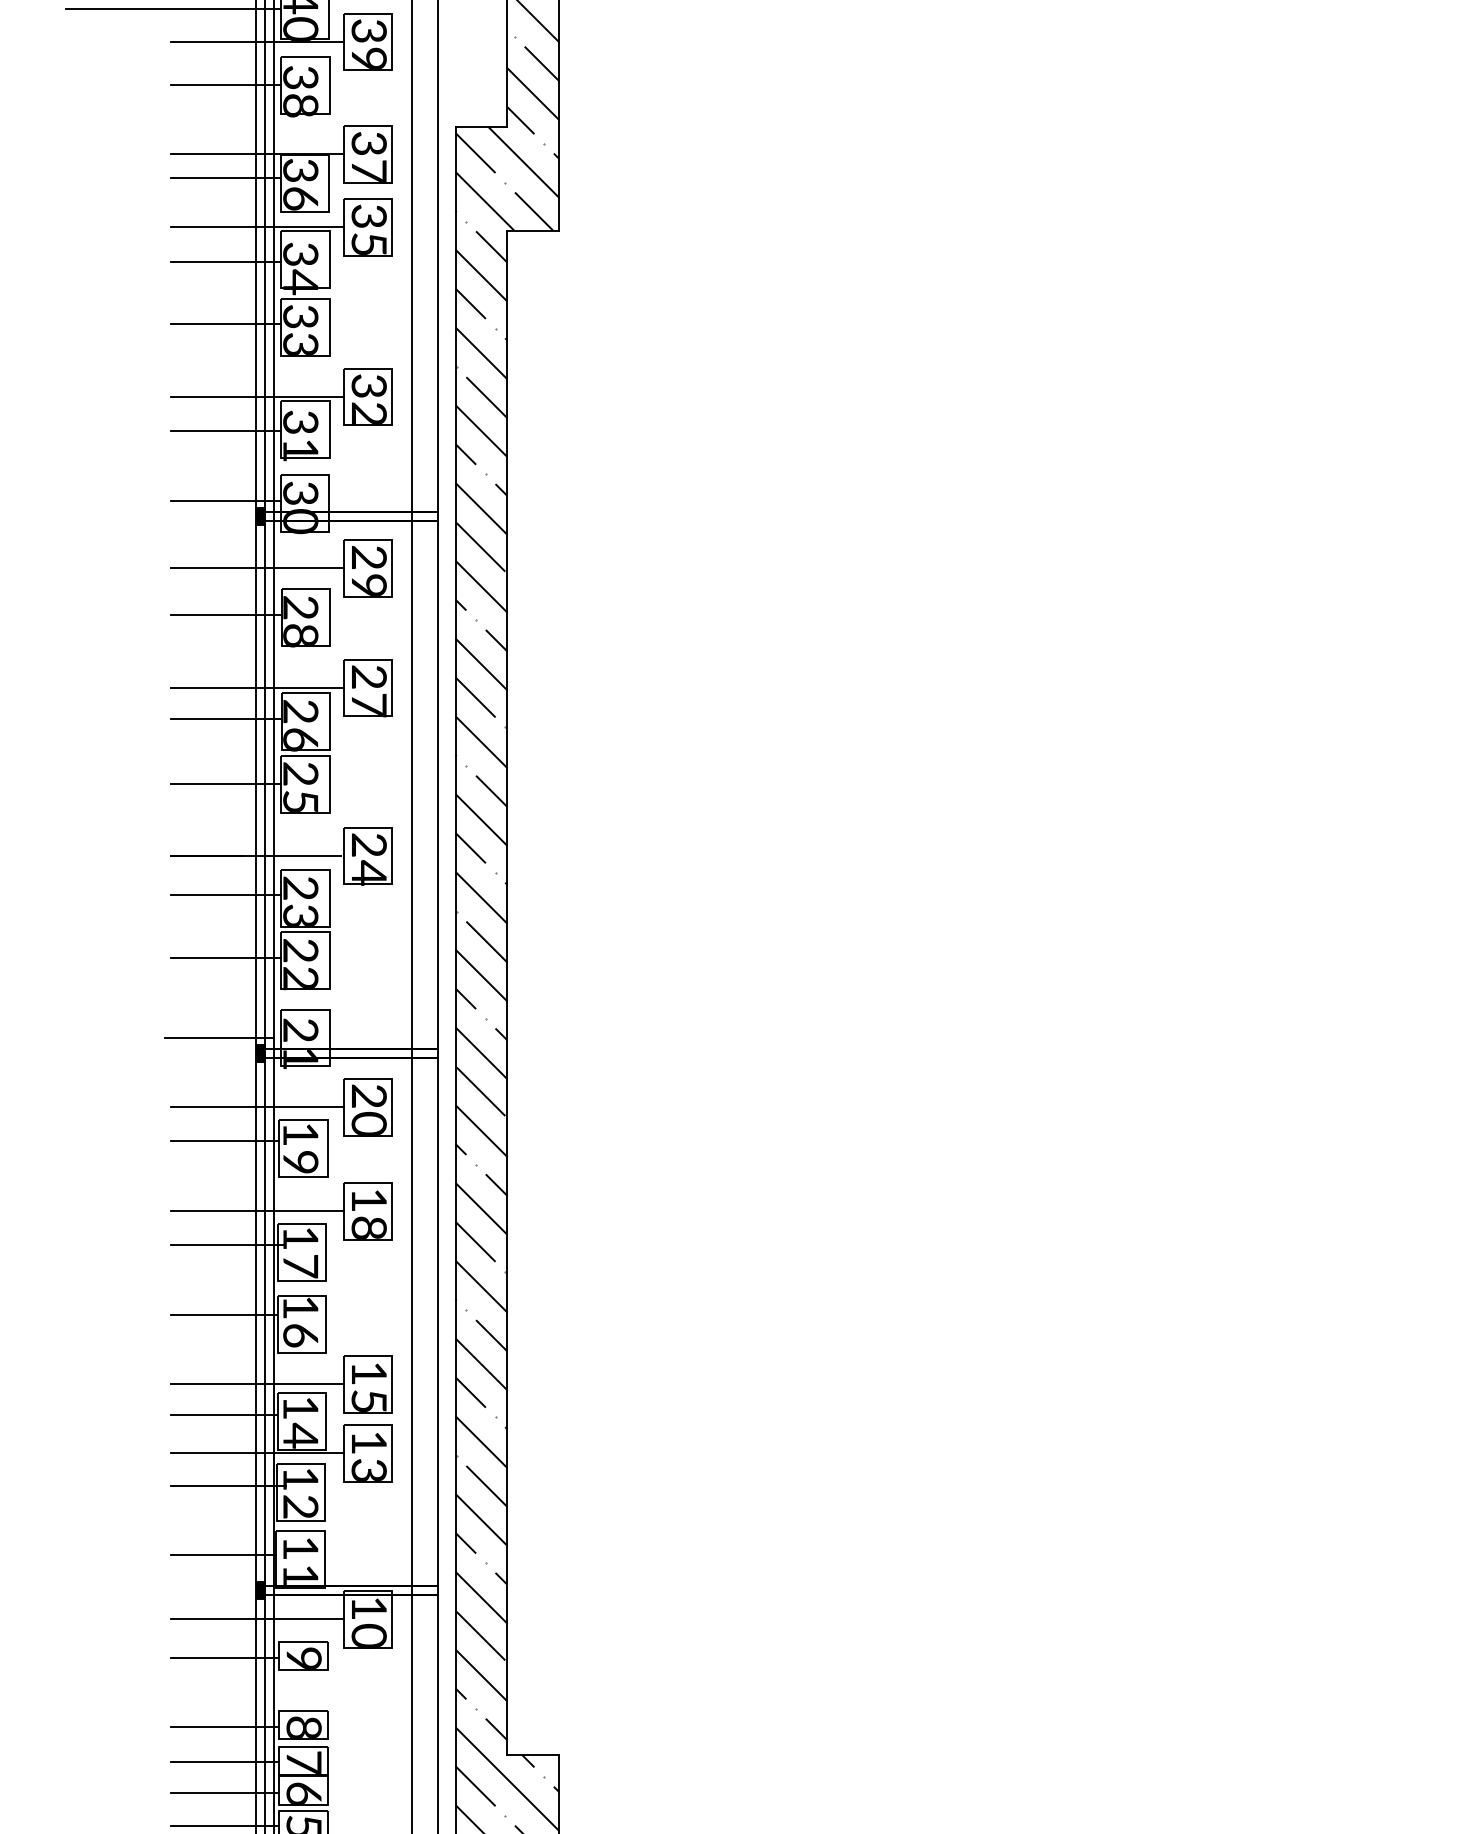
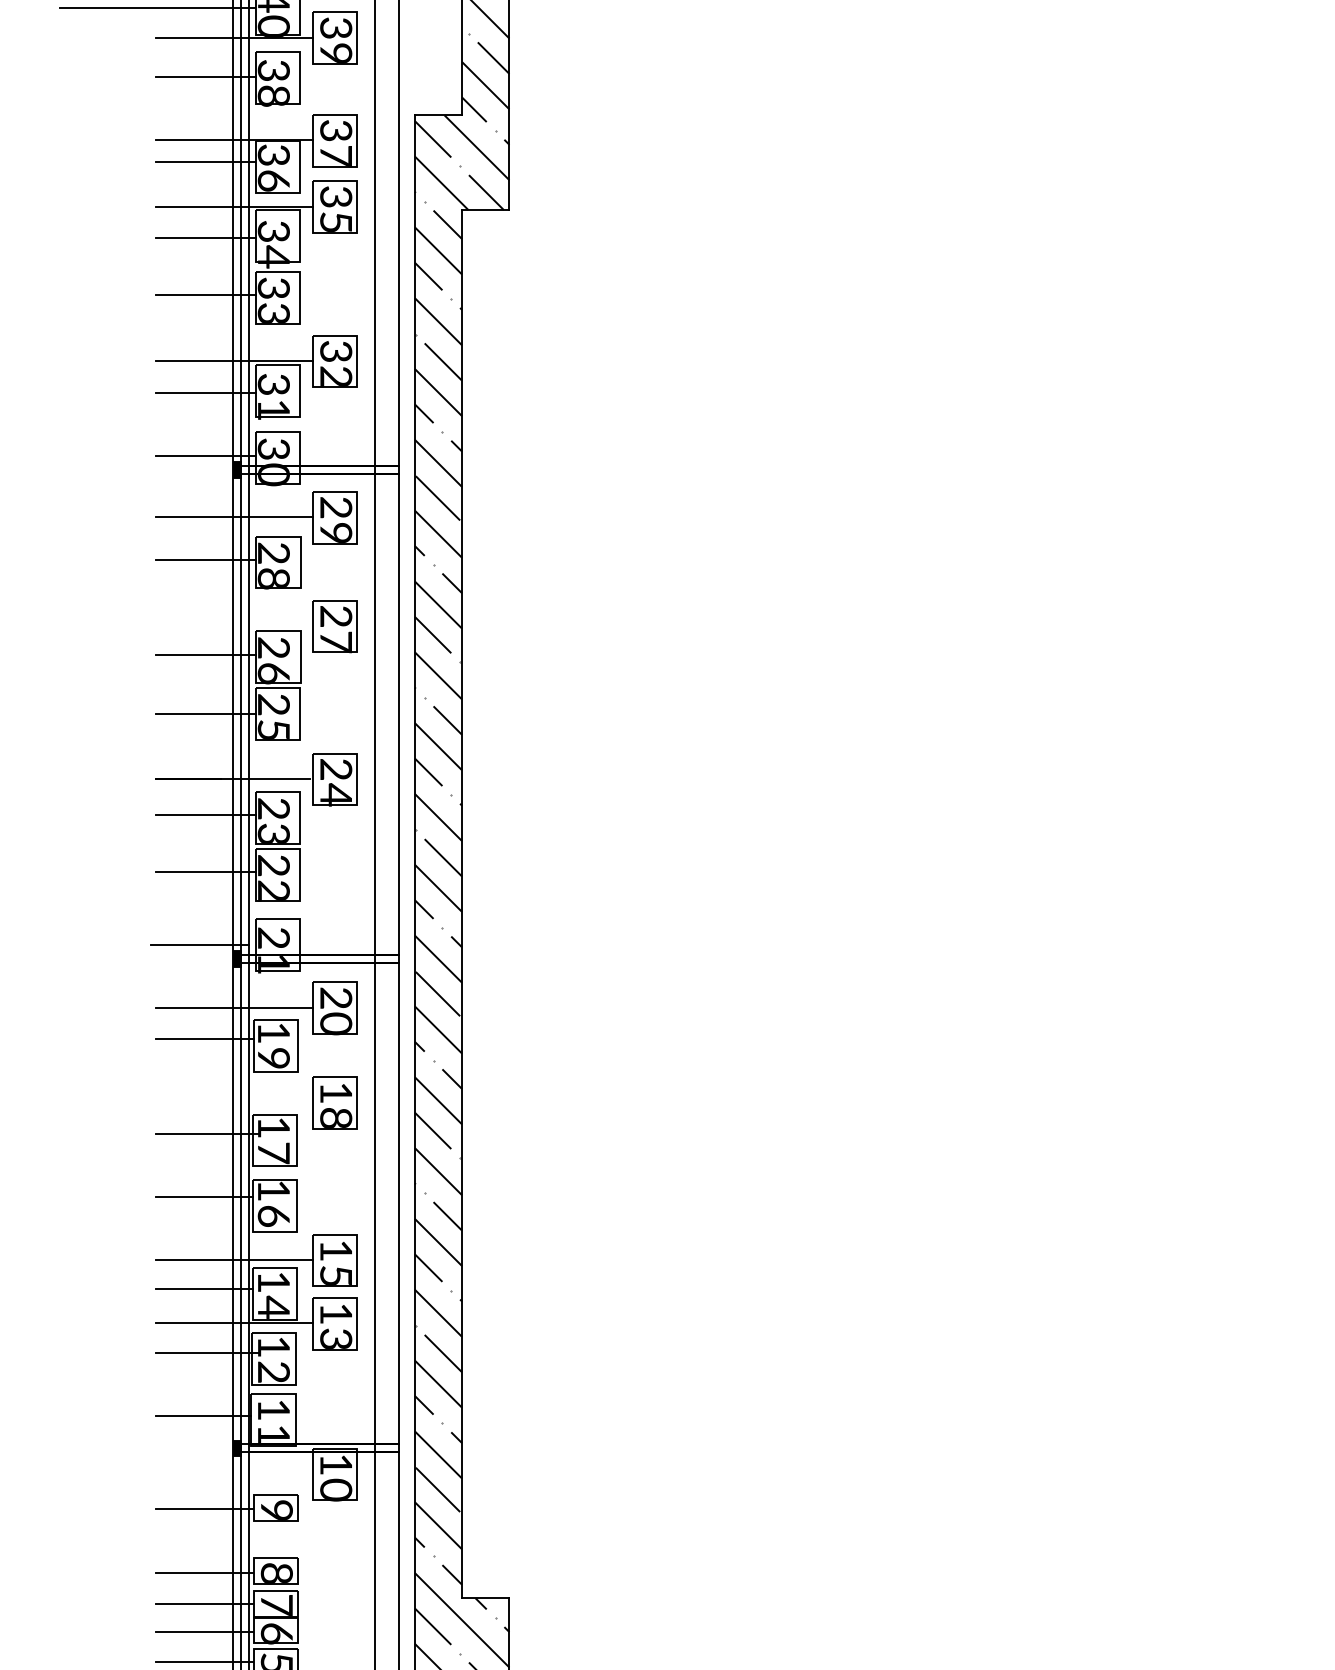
line: (257, 687) -> (234, 625), removed
line: (257, 1210) -> (234, 1102), removed
line: (257, 1619) -> (234, 1474), removed

